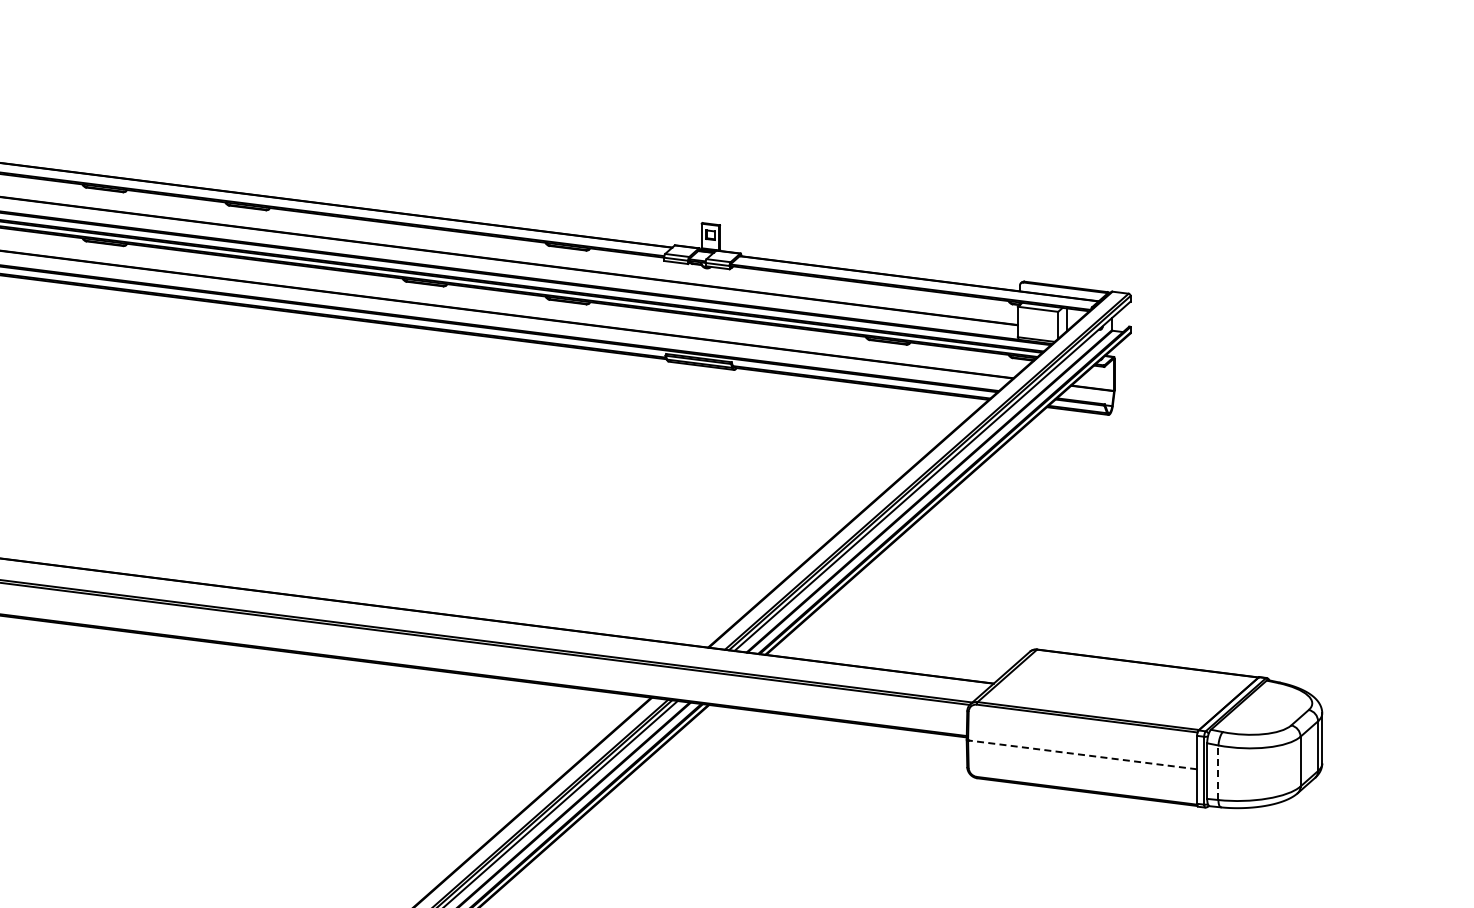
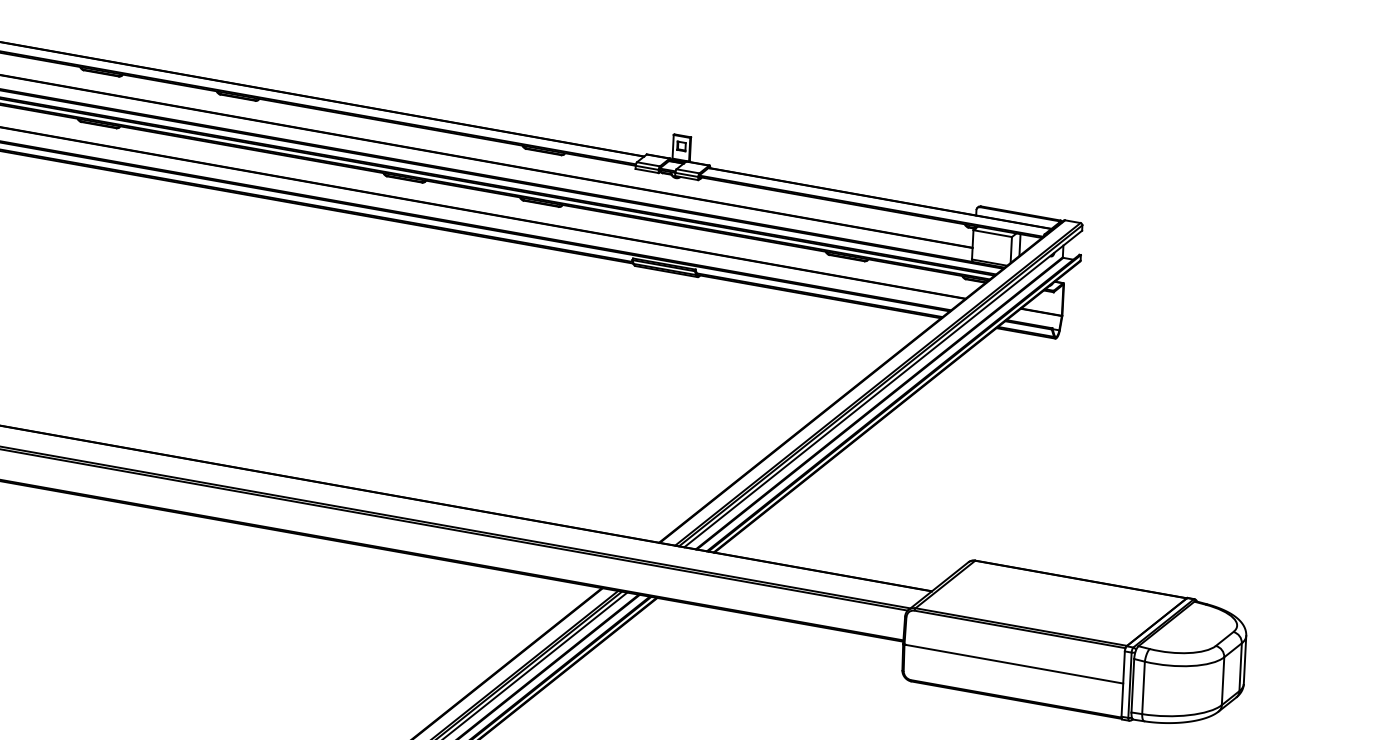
line: (1083, 754) -> (1014, 663), dashed -> solid
line: (1218, 772) -> (1143, 687), dashed -> solid

